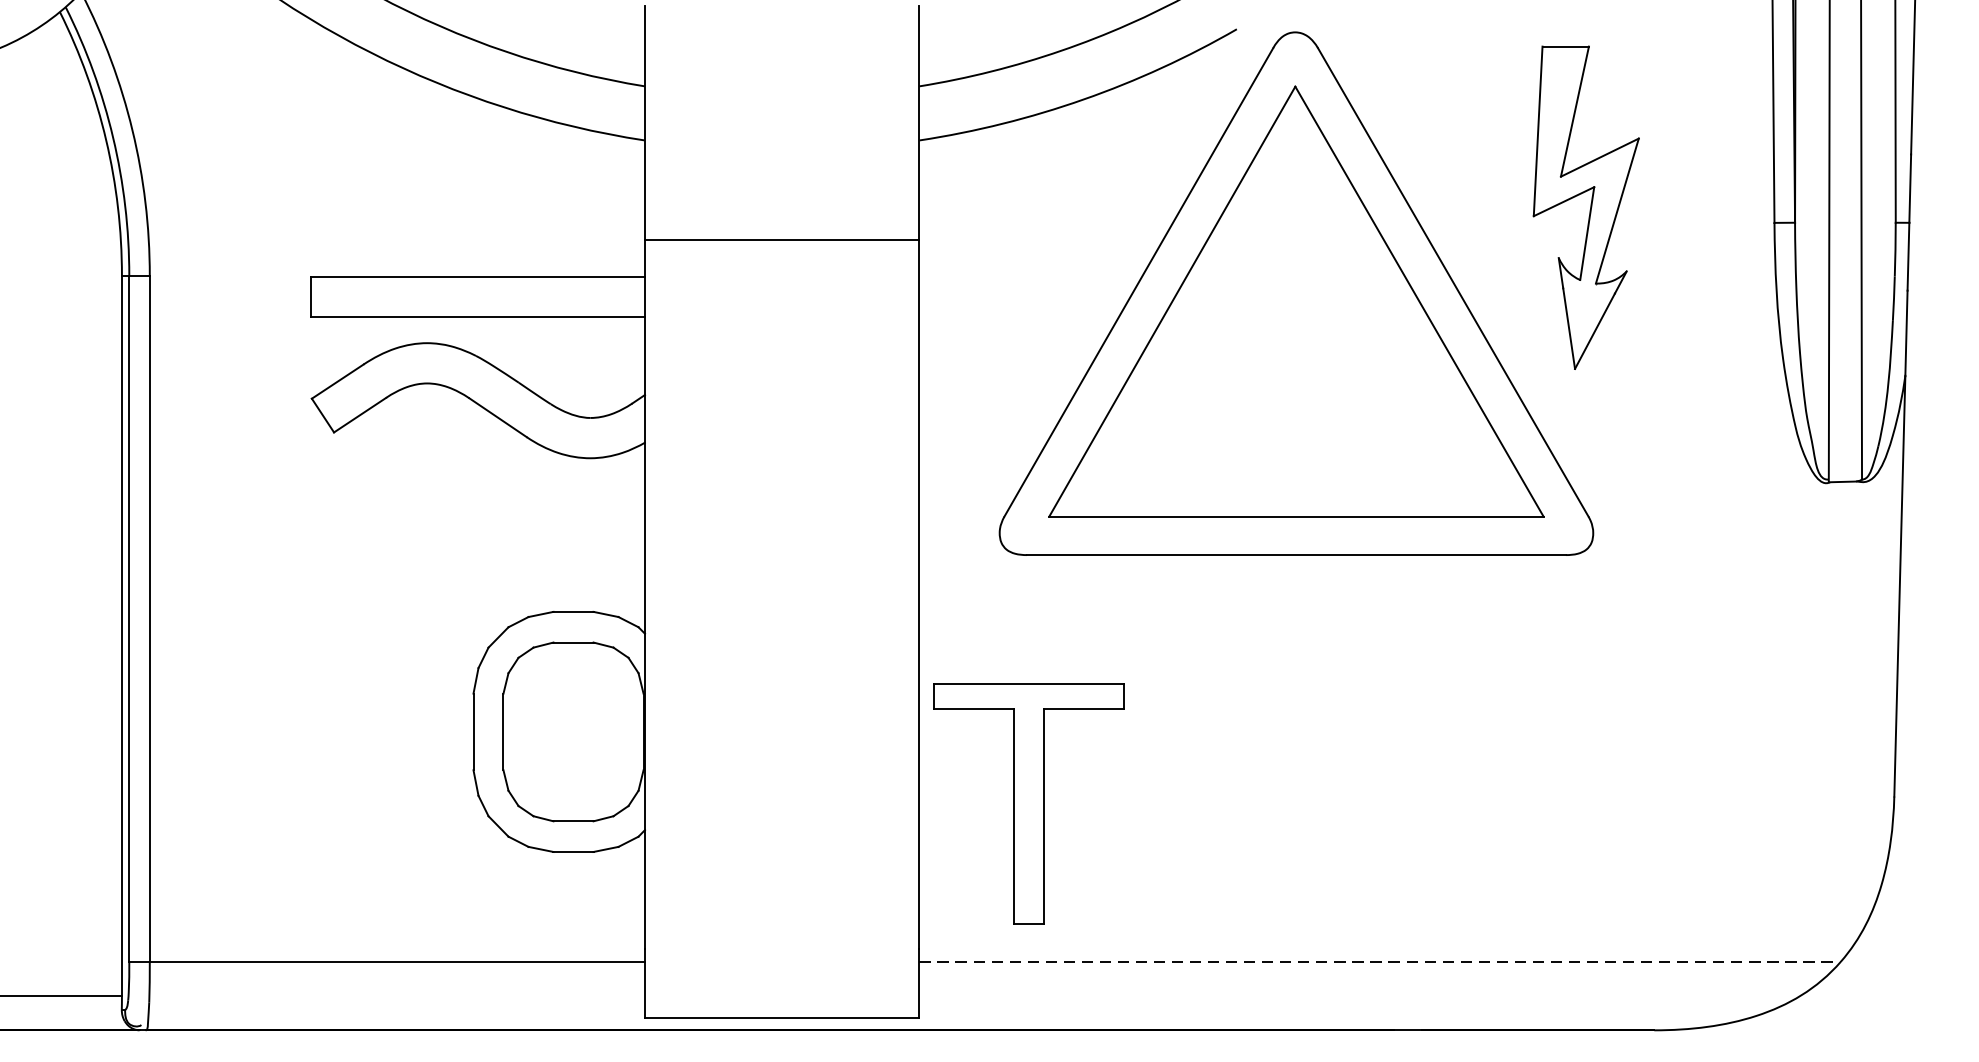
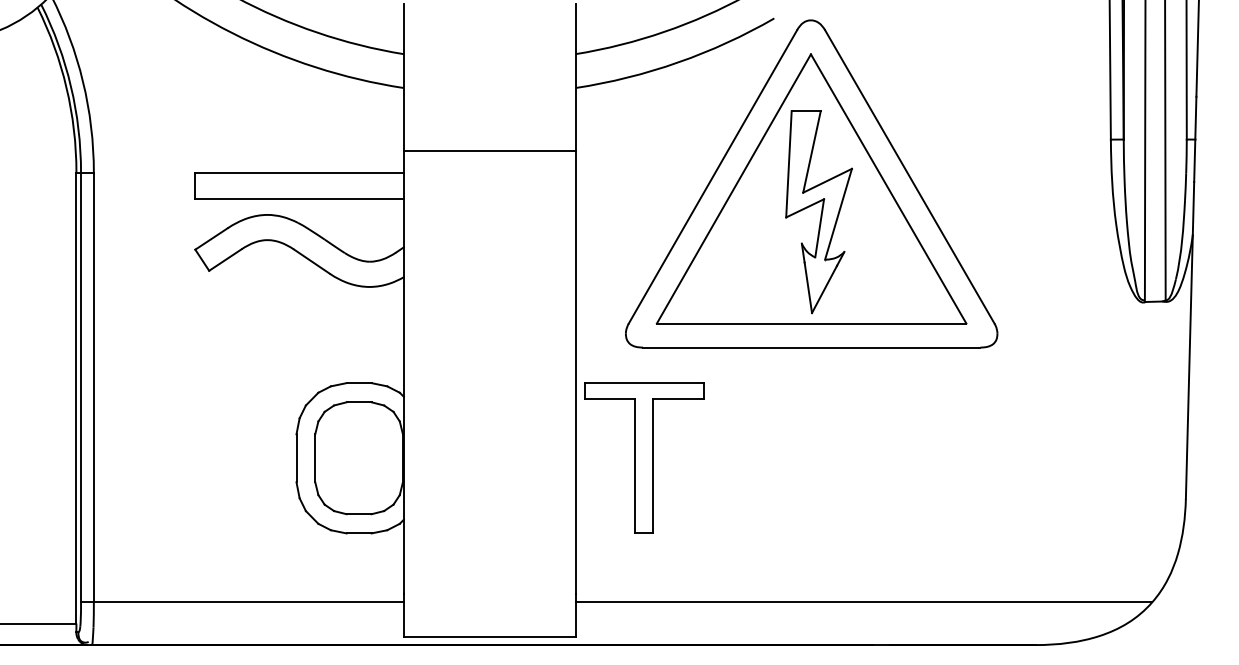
part: (1585, 208) -> (818, 212), moved
part: (1029, 802) -> (644, 457), moved
line: (1380, 962) -> (864, 602), dashed -> solid

